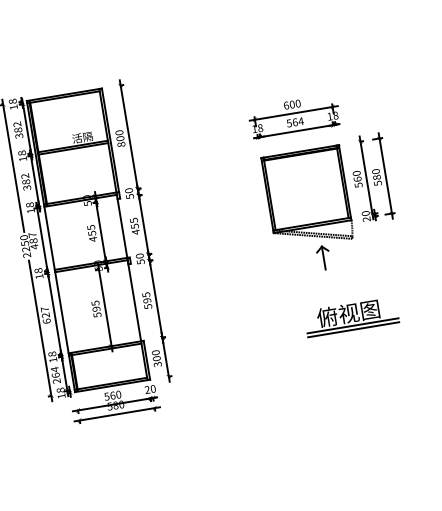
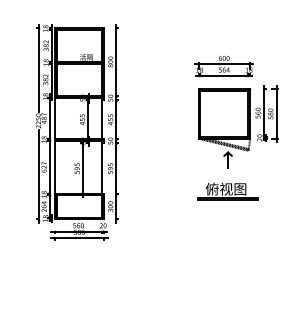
part: (351, 316) -> (227, 191), moved

